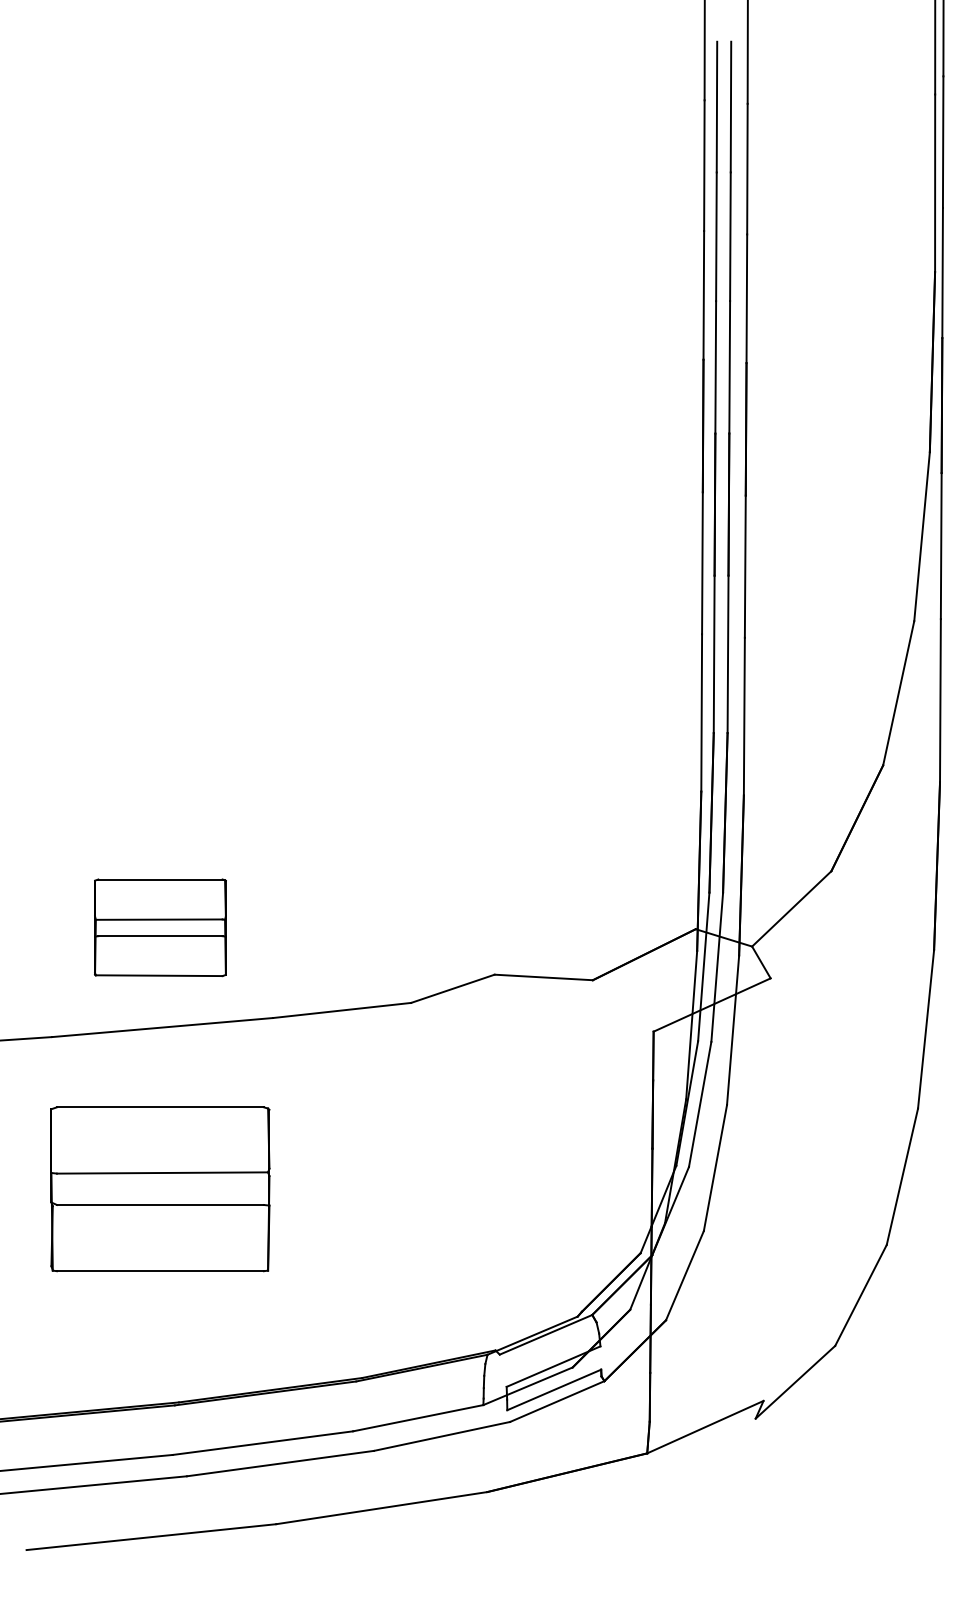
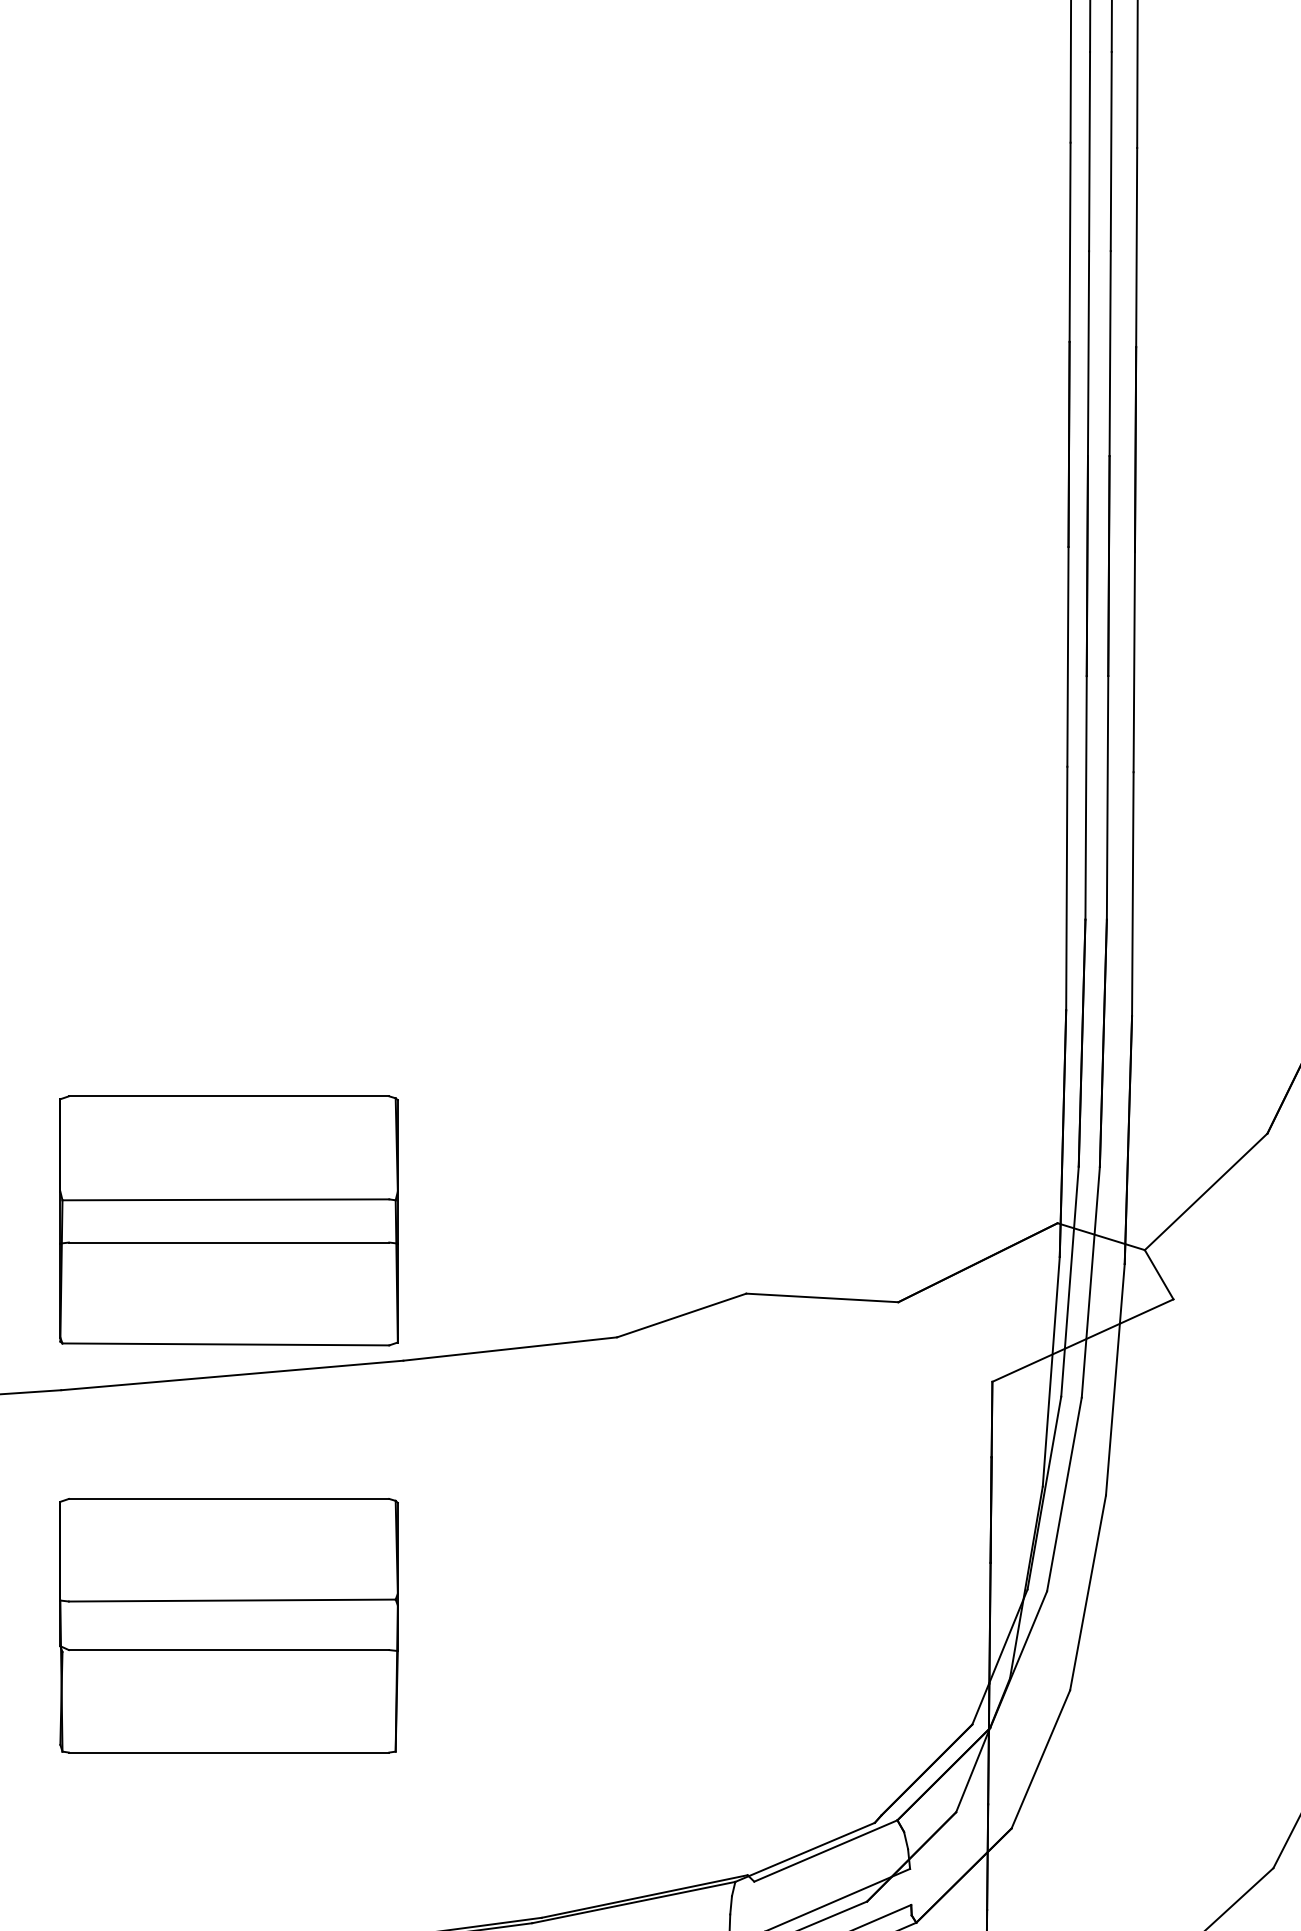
part: (160, 927) -> (229, 1220), size x1.67

